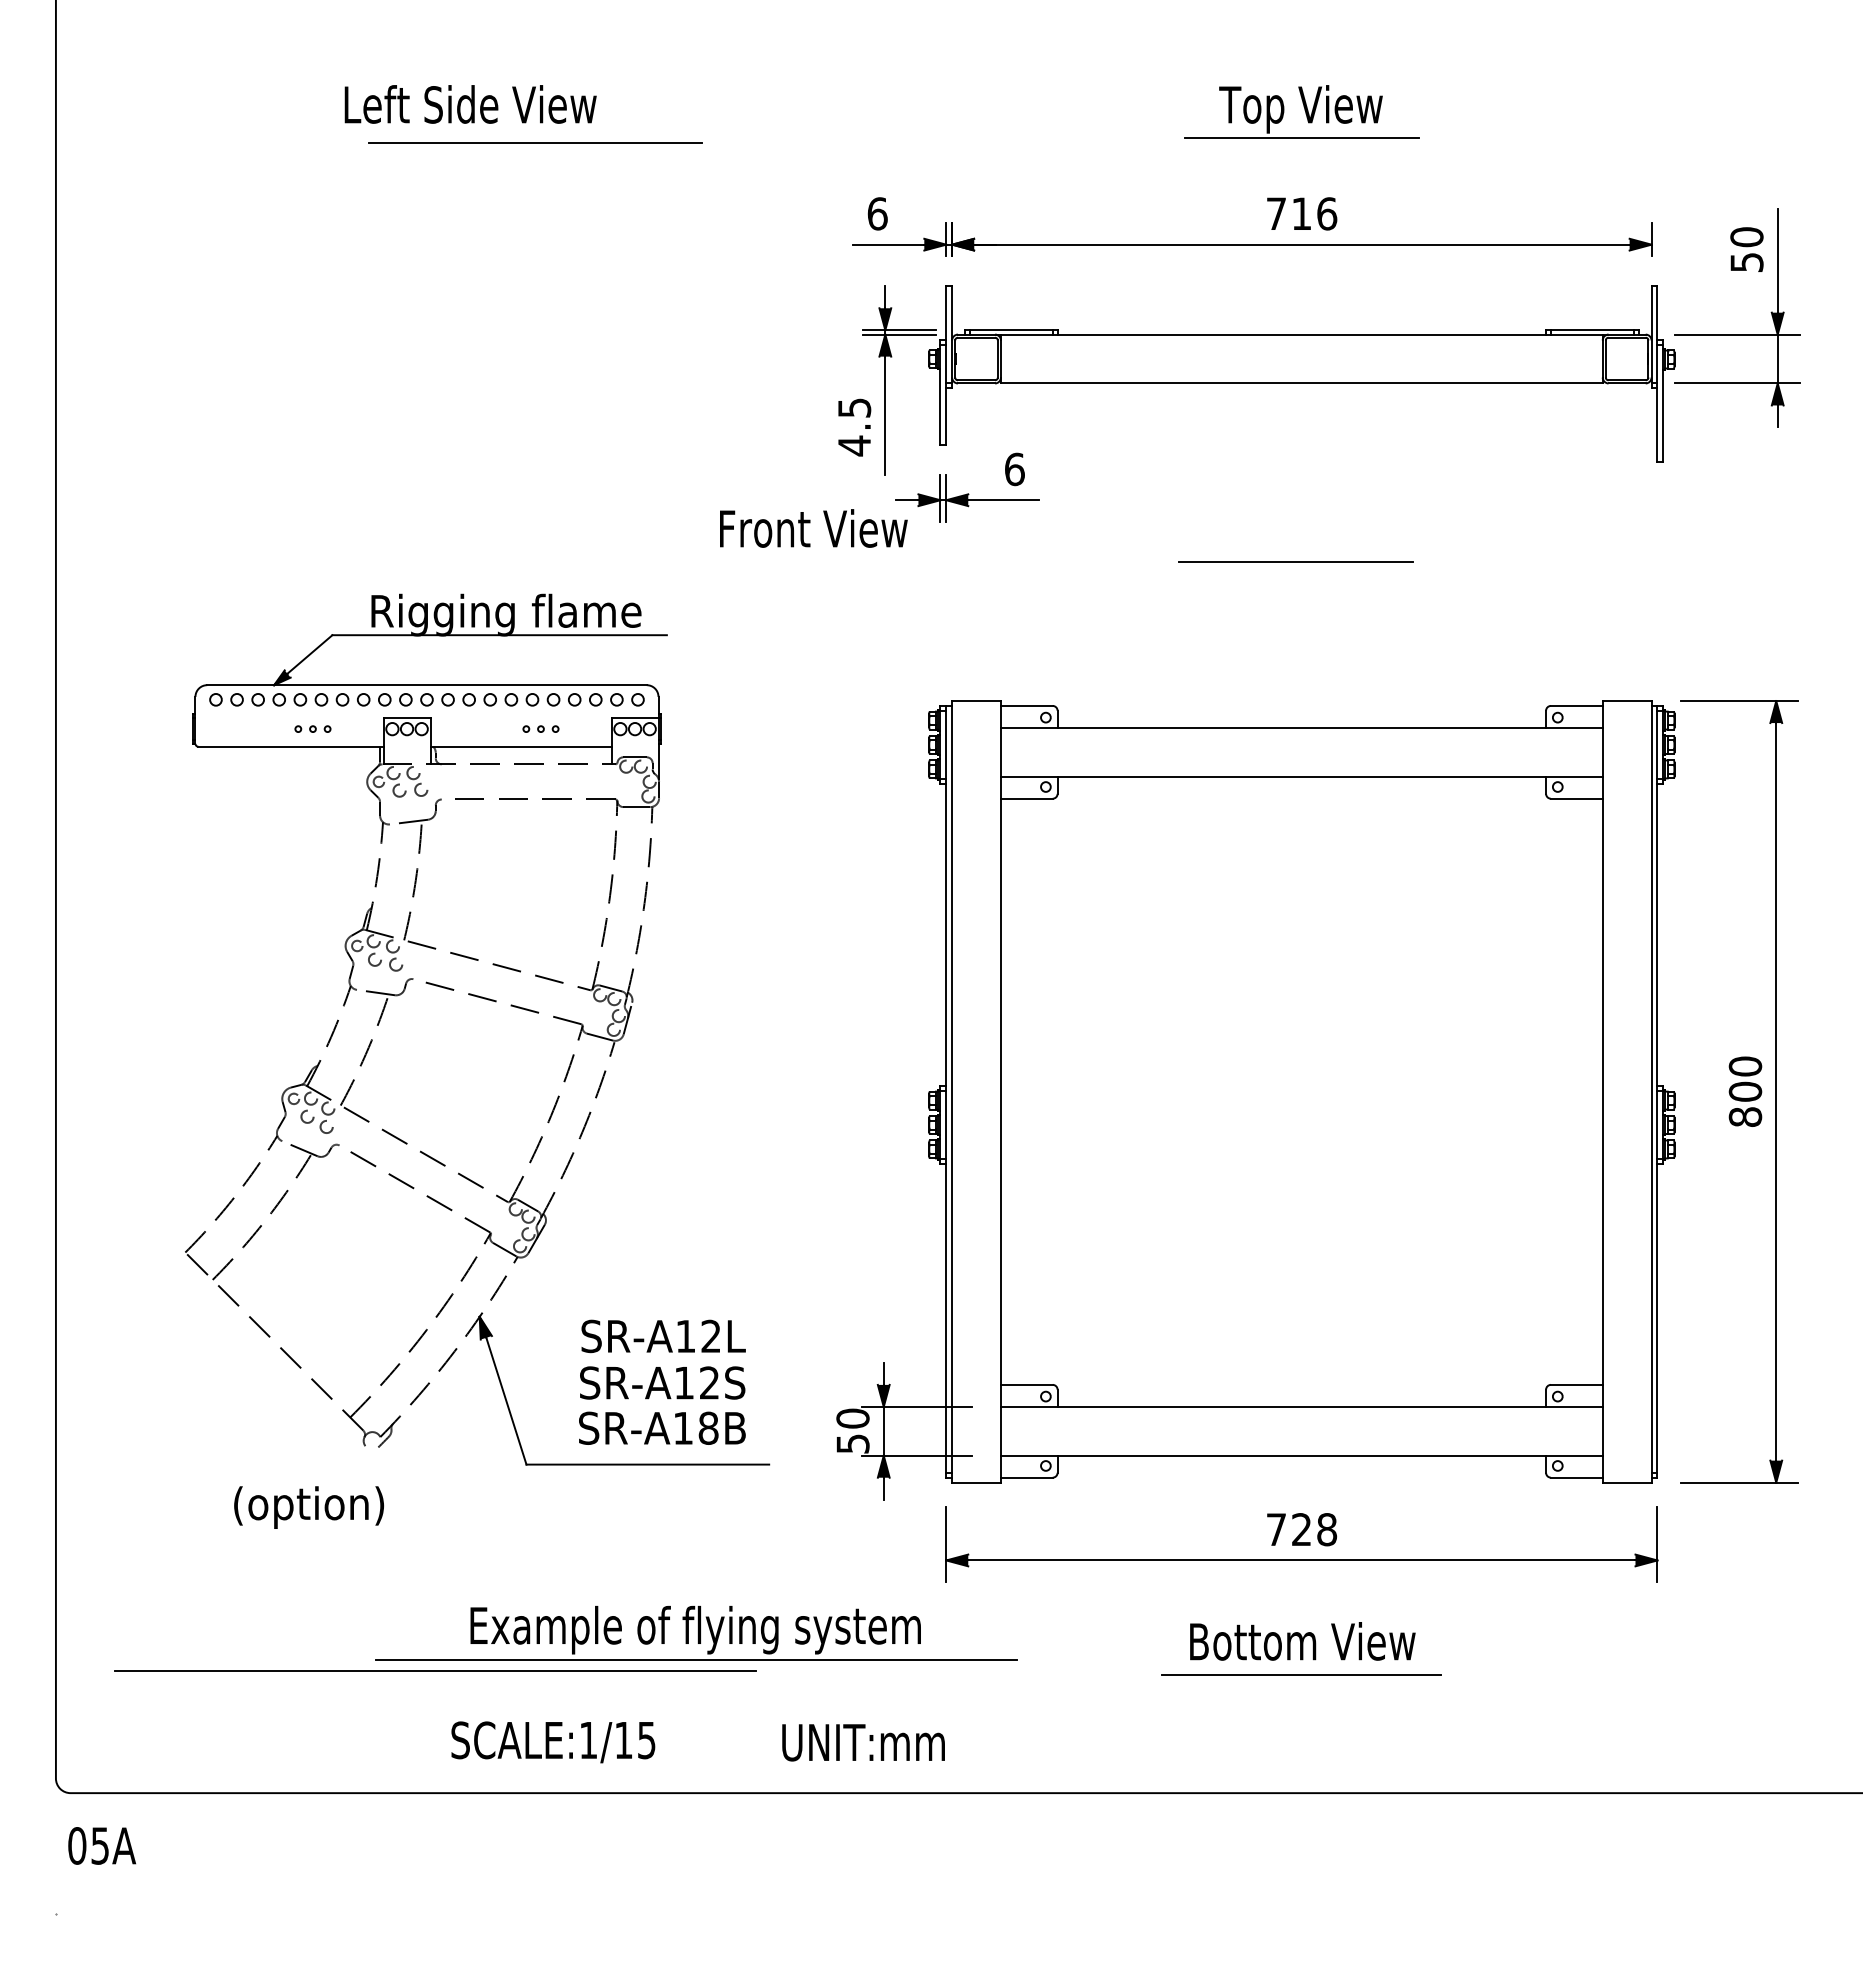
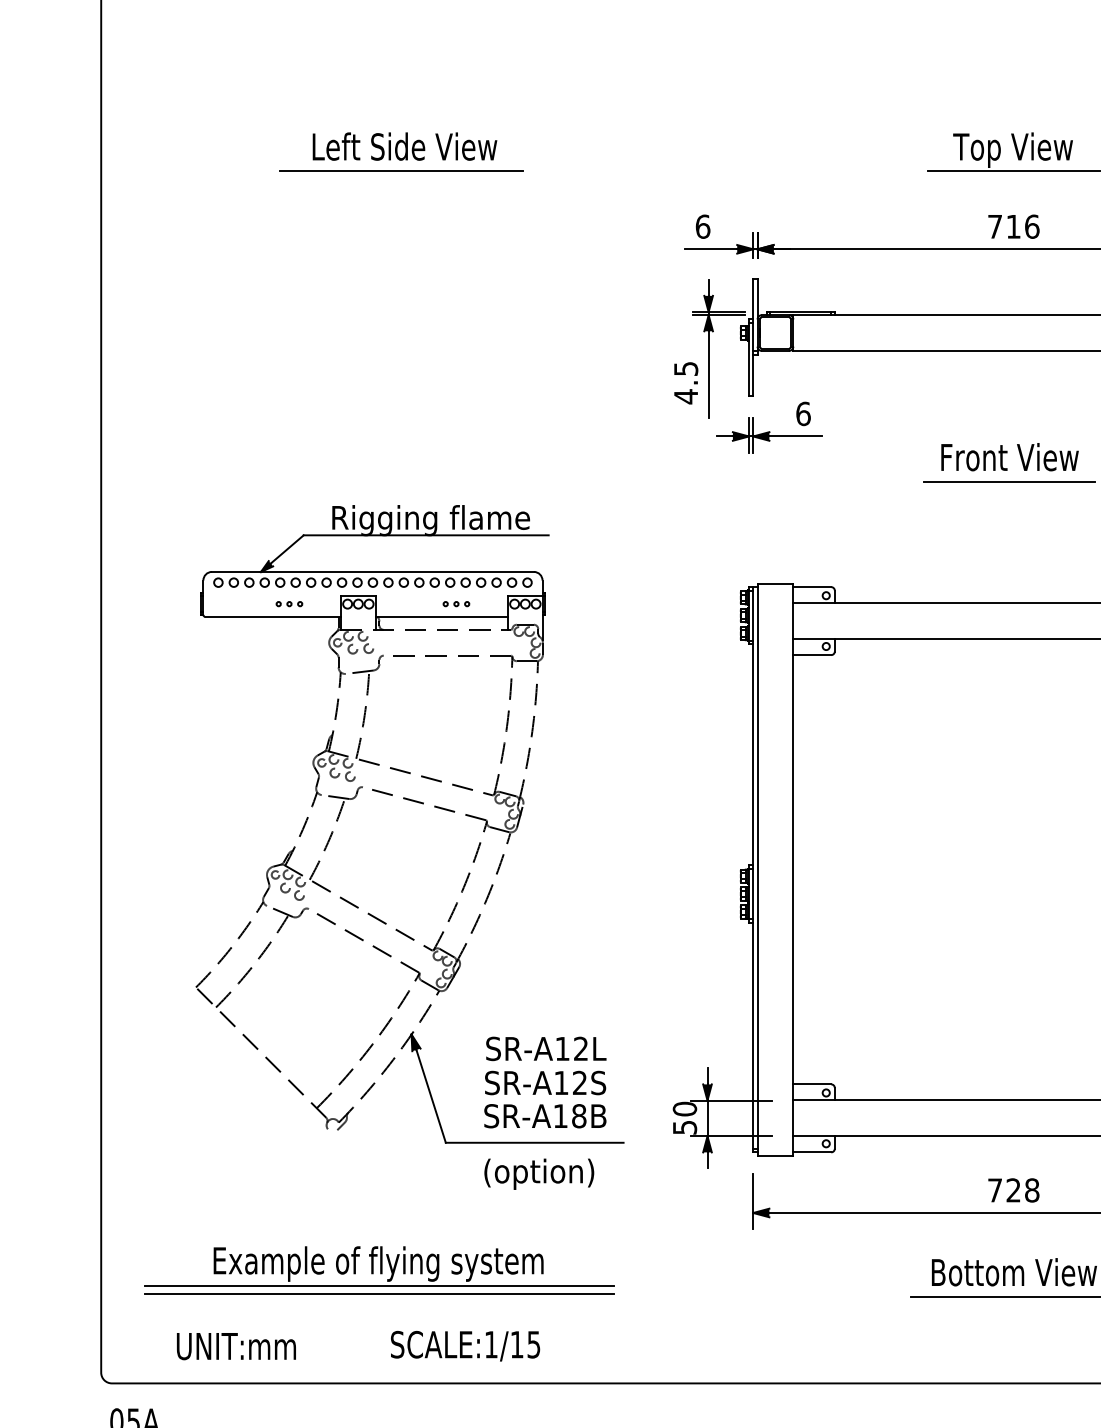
line: (535, 142) -> (401, 170), moved
text: (813, 528) -> (1009, 457), moved
text: (308, 1507) -> (538, 1174), moved
part: (696, 1633) -> (379, 1266), moved
text: (863, 1742) -> (236, 1346), moved

